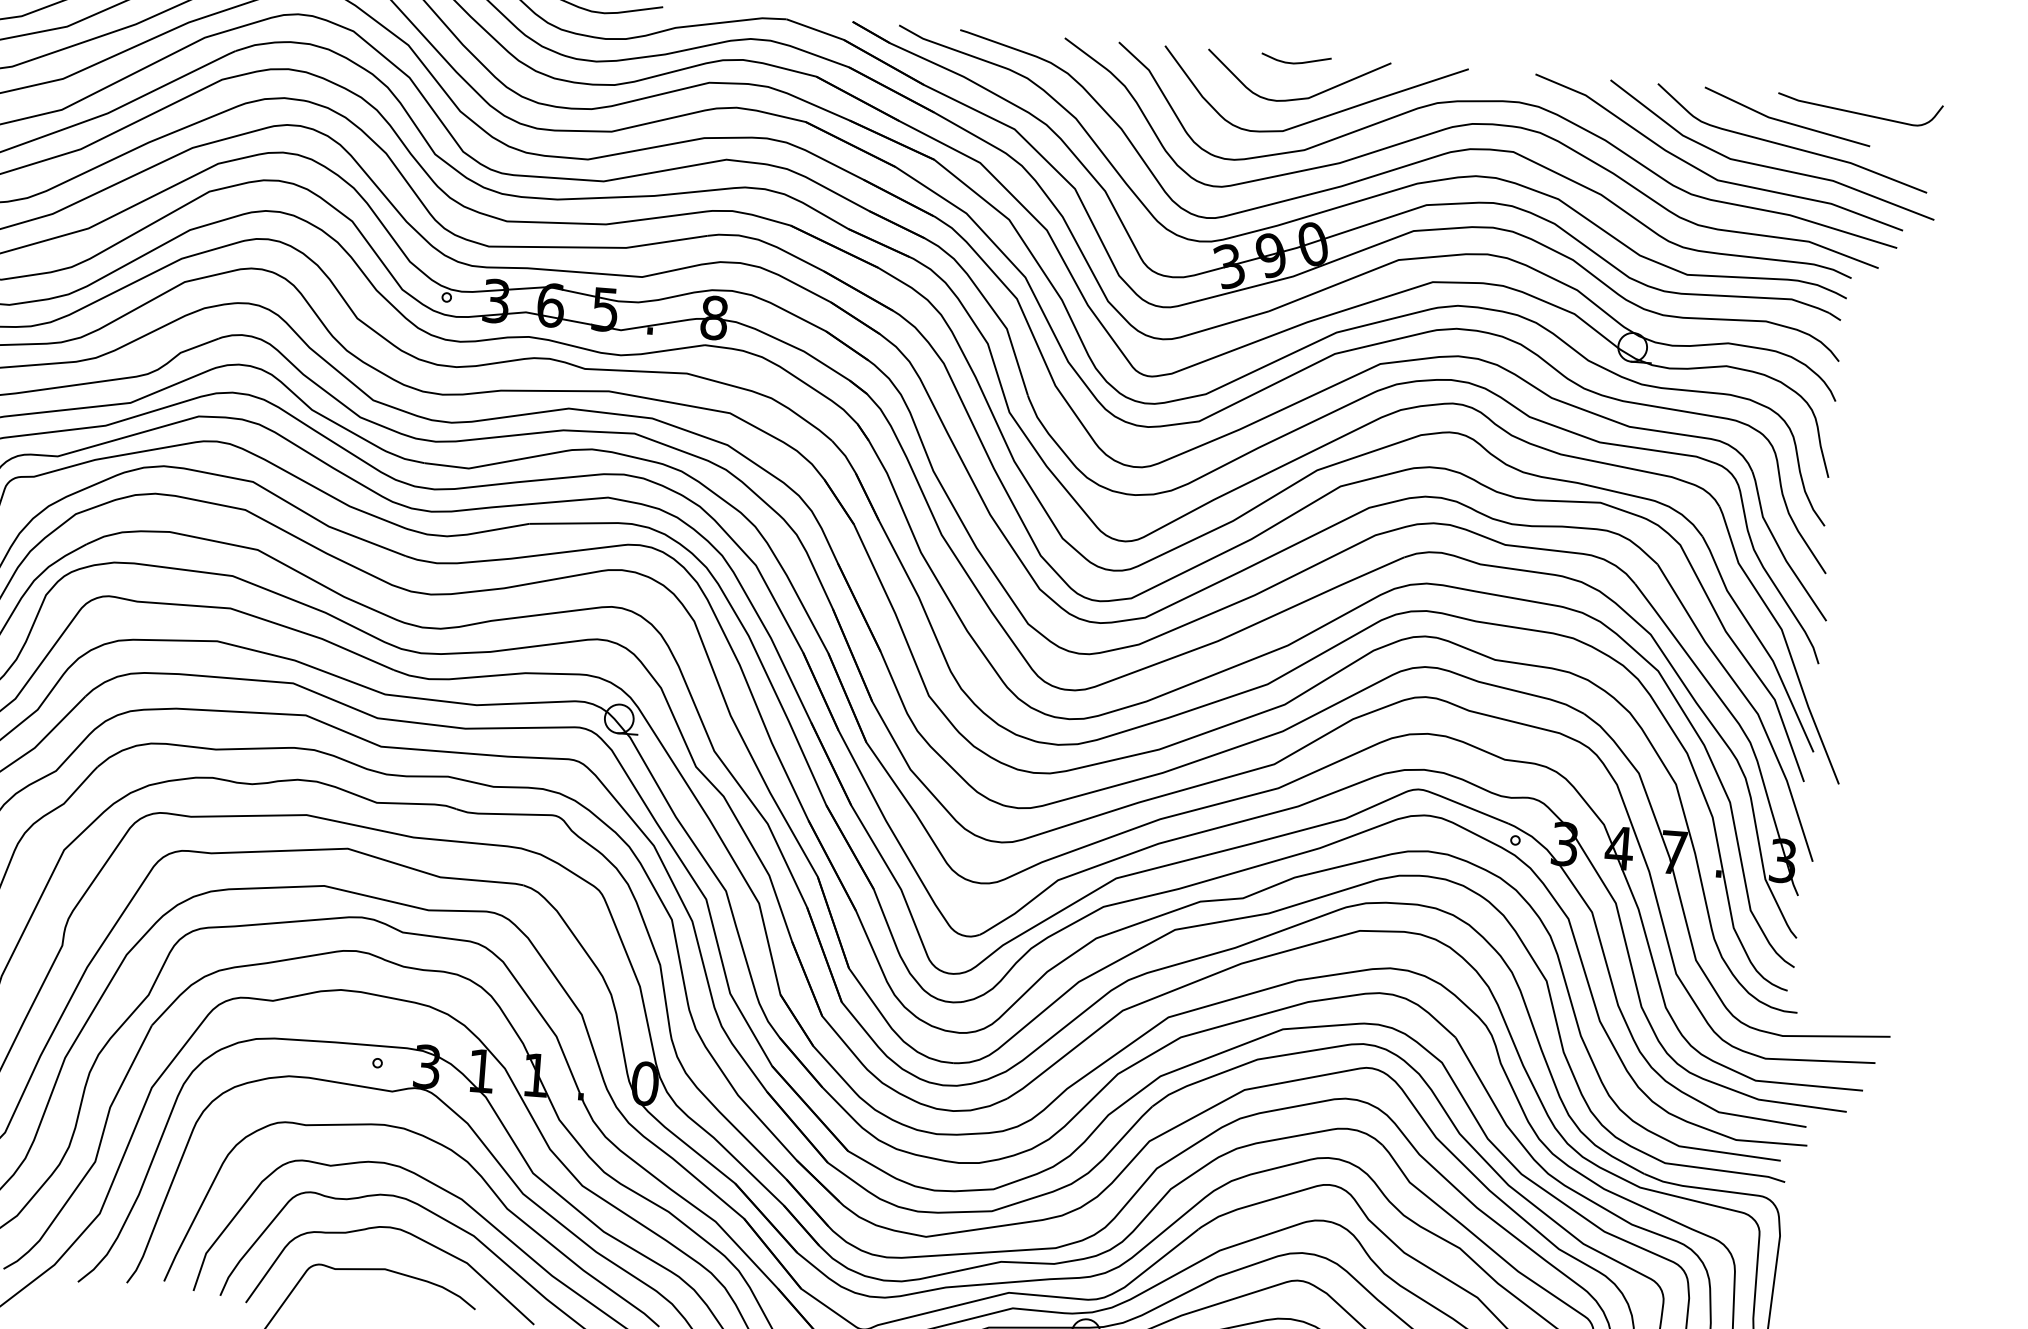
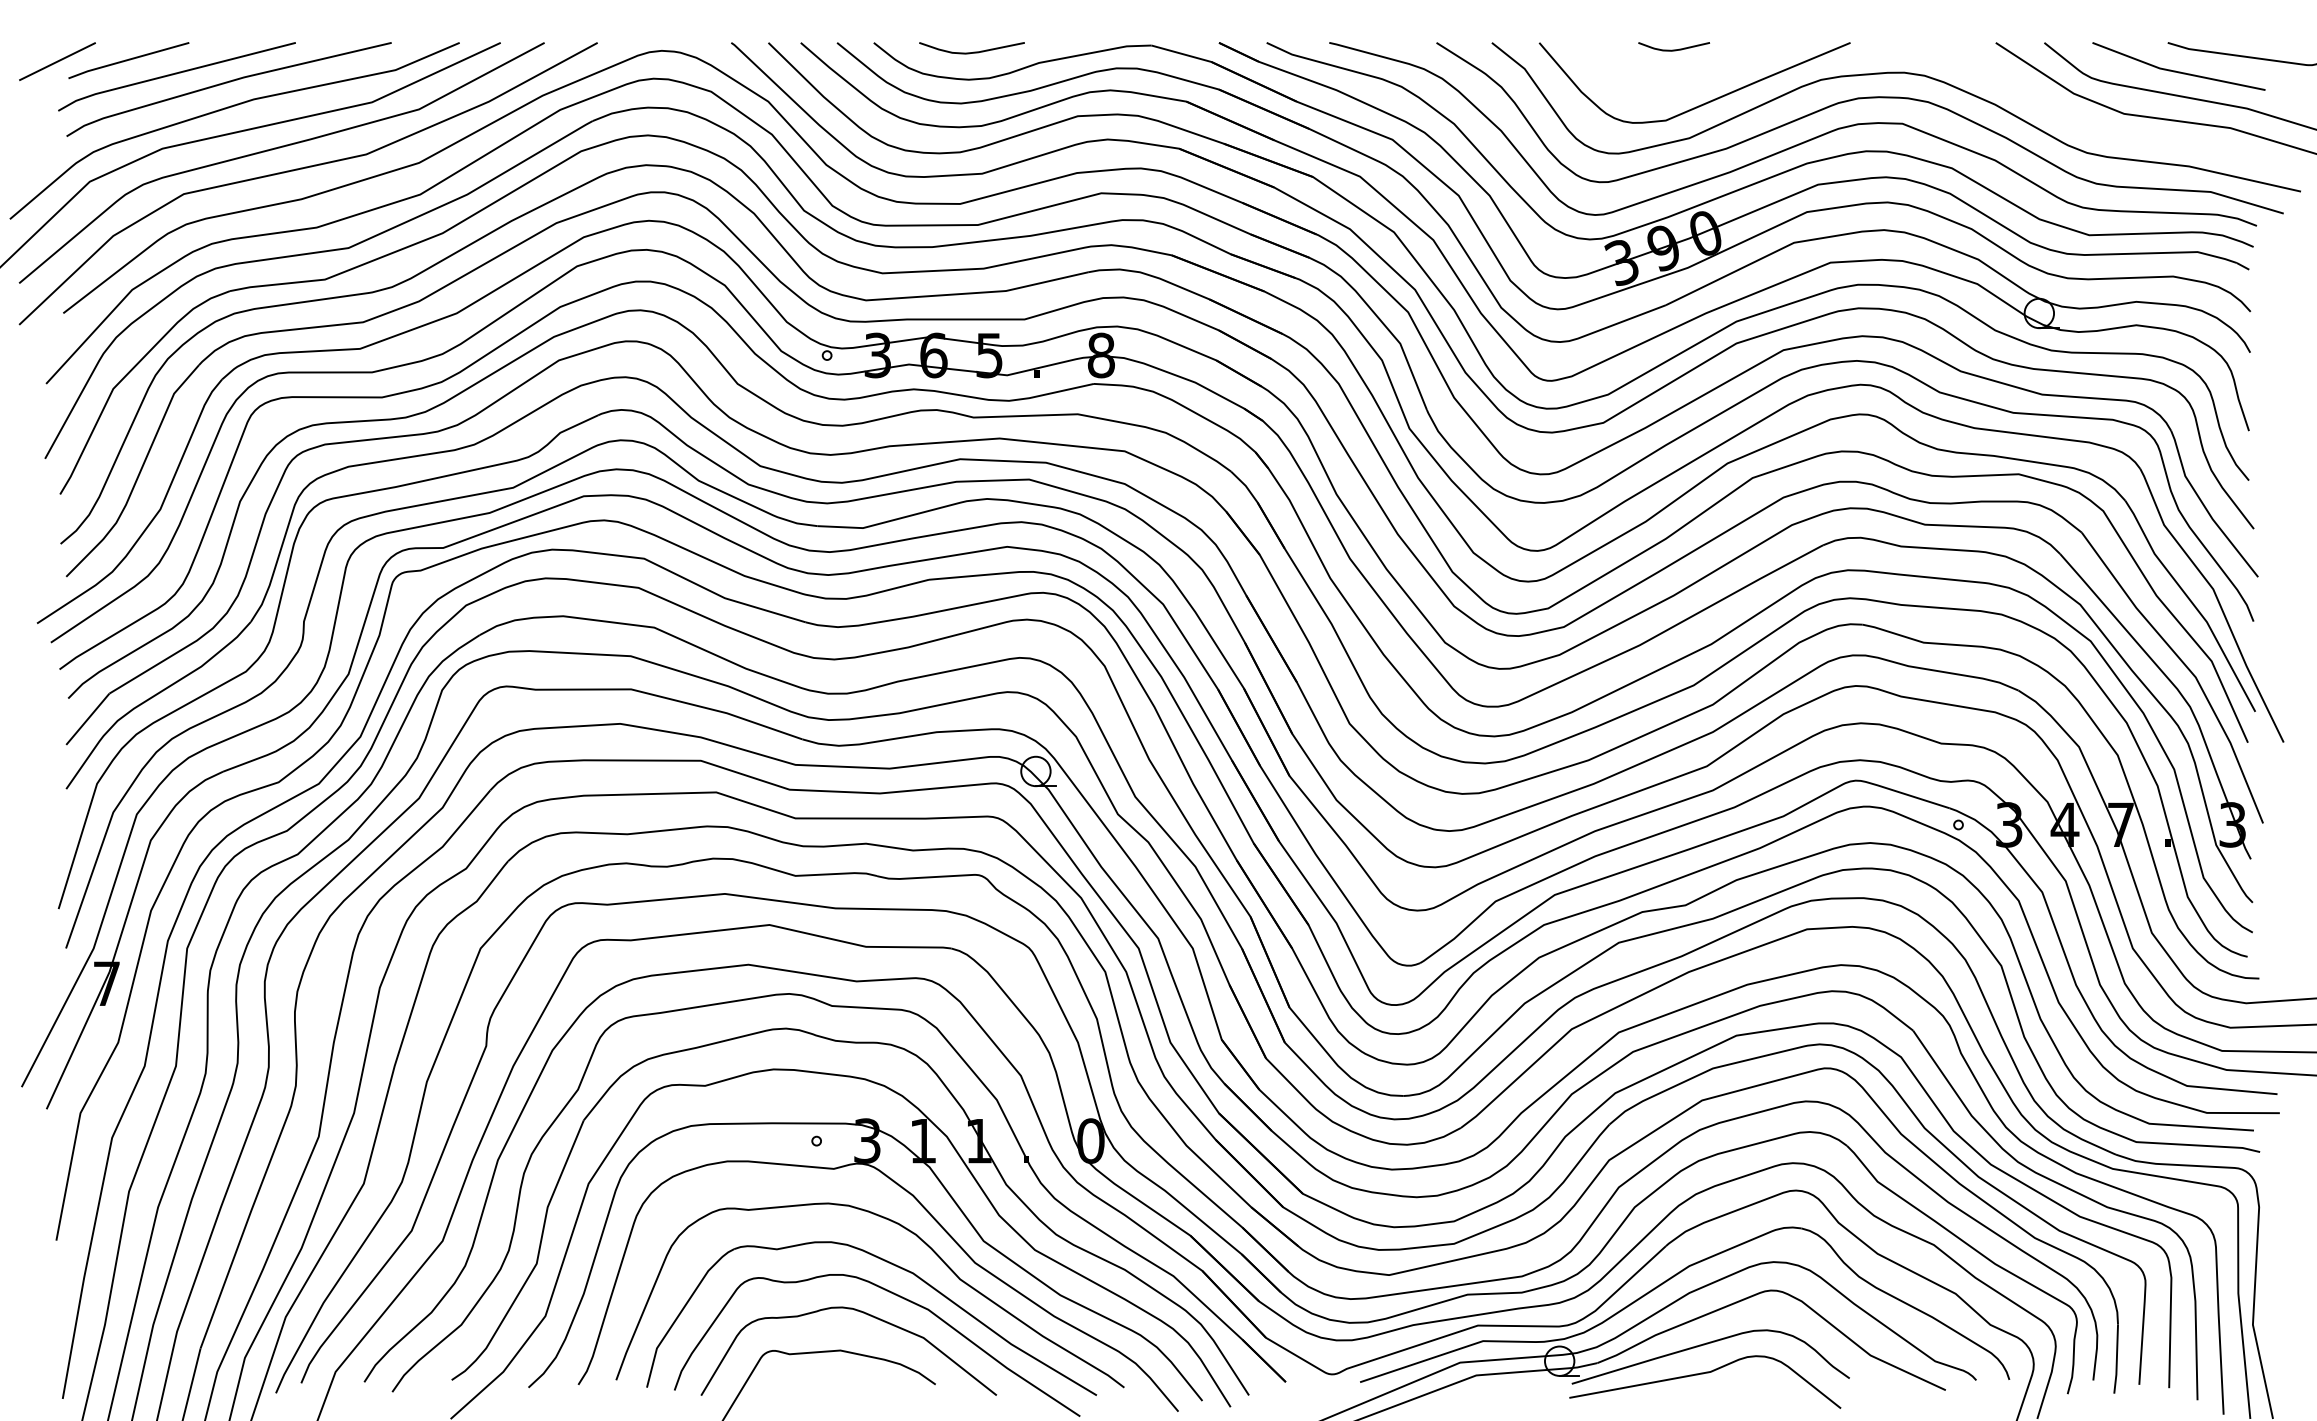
curve: (1299, 98) -> (1680, 85), removed
curve: (1706, 172) -> (2100, 129), removed

